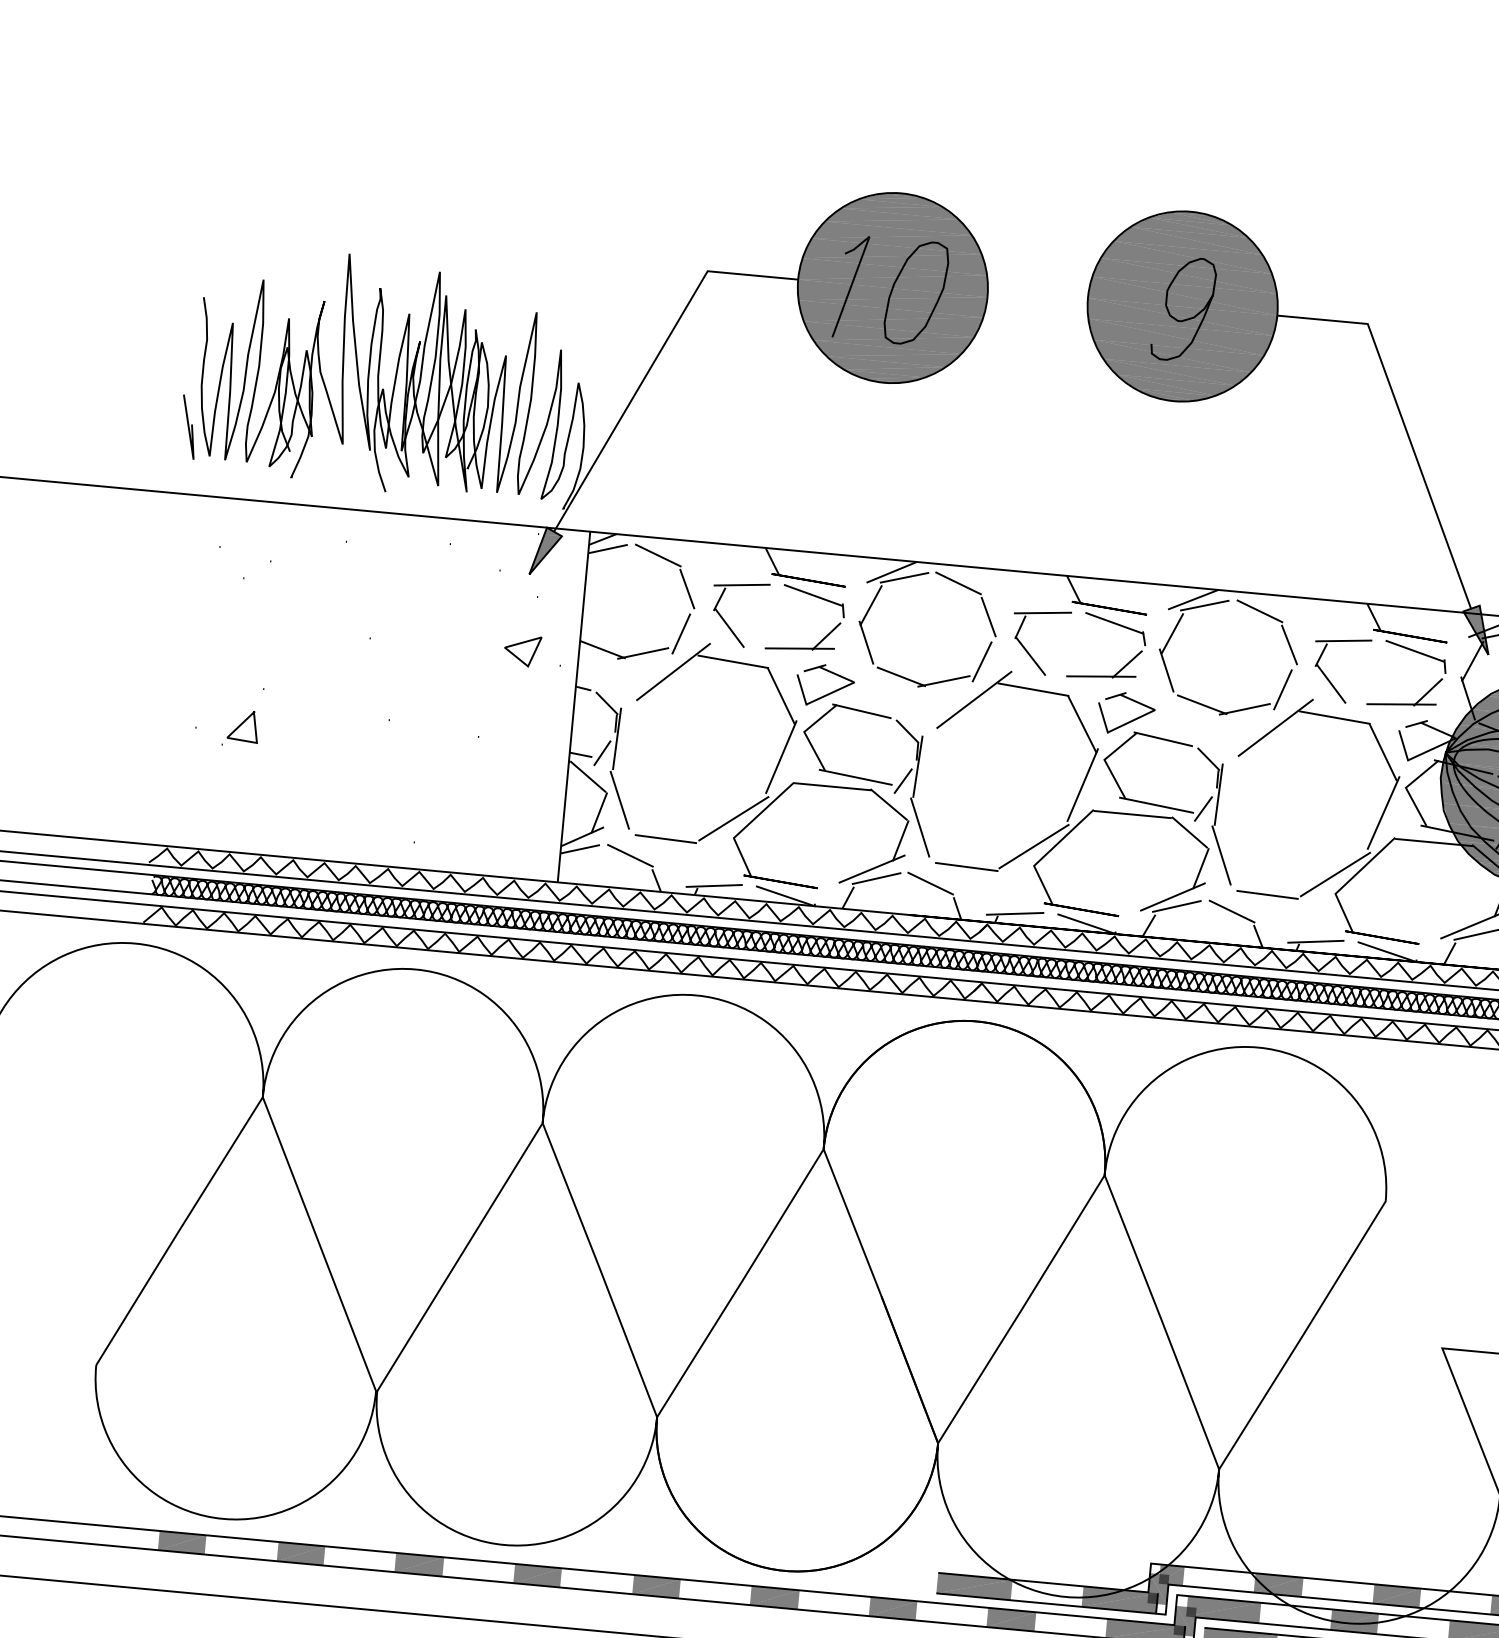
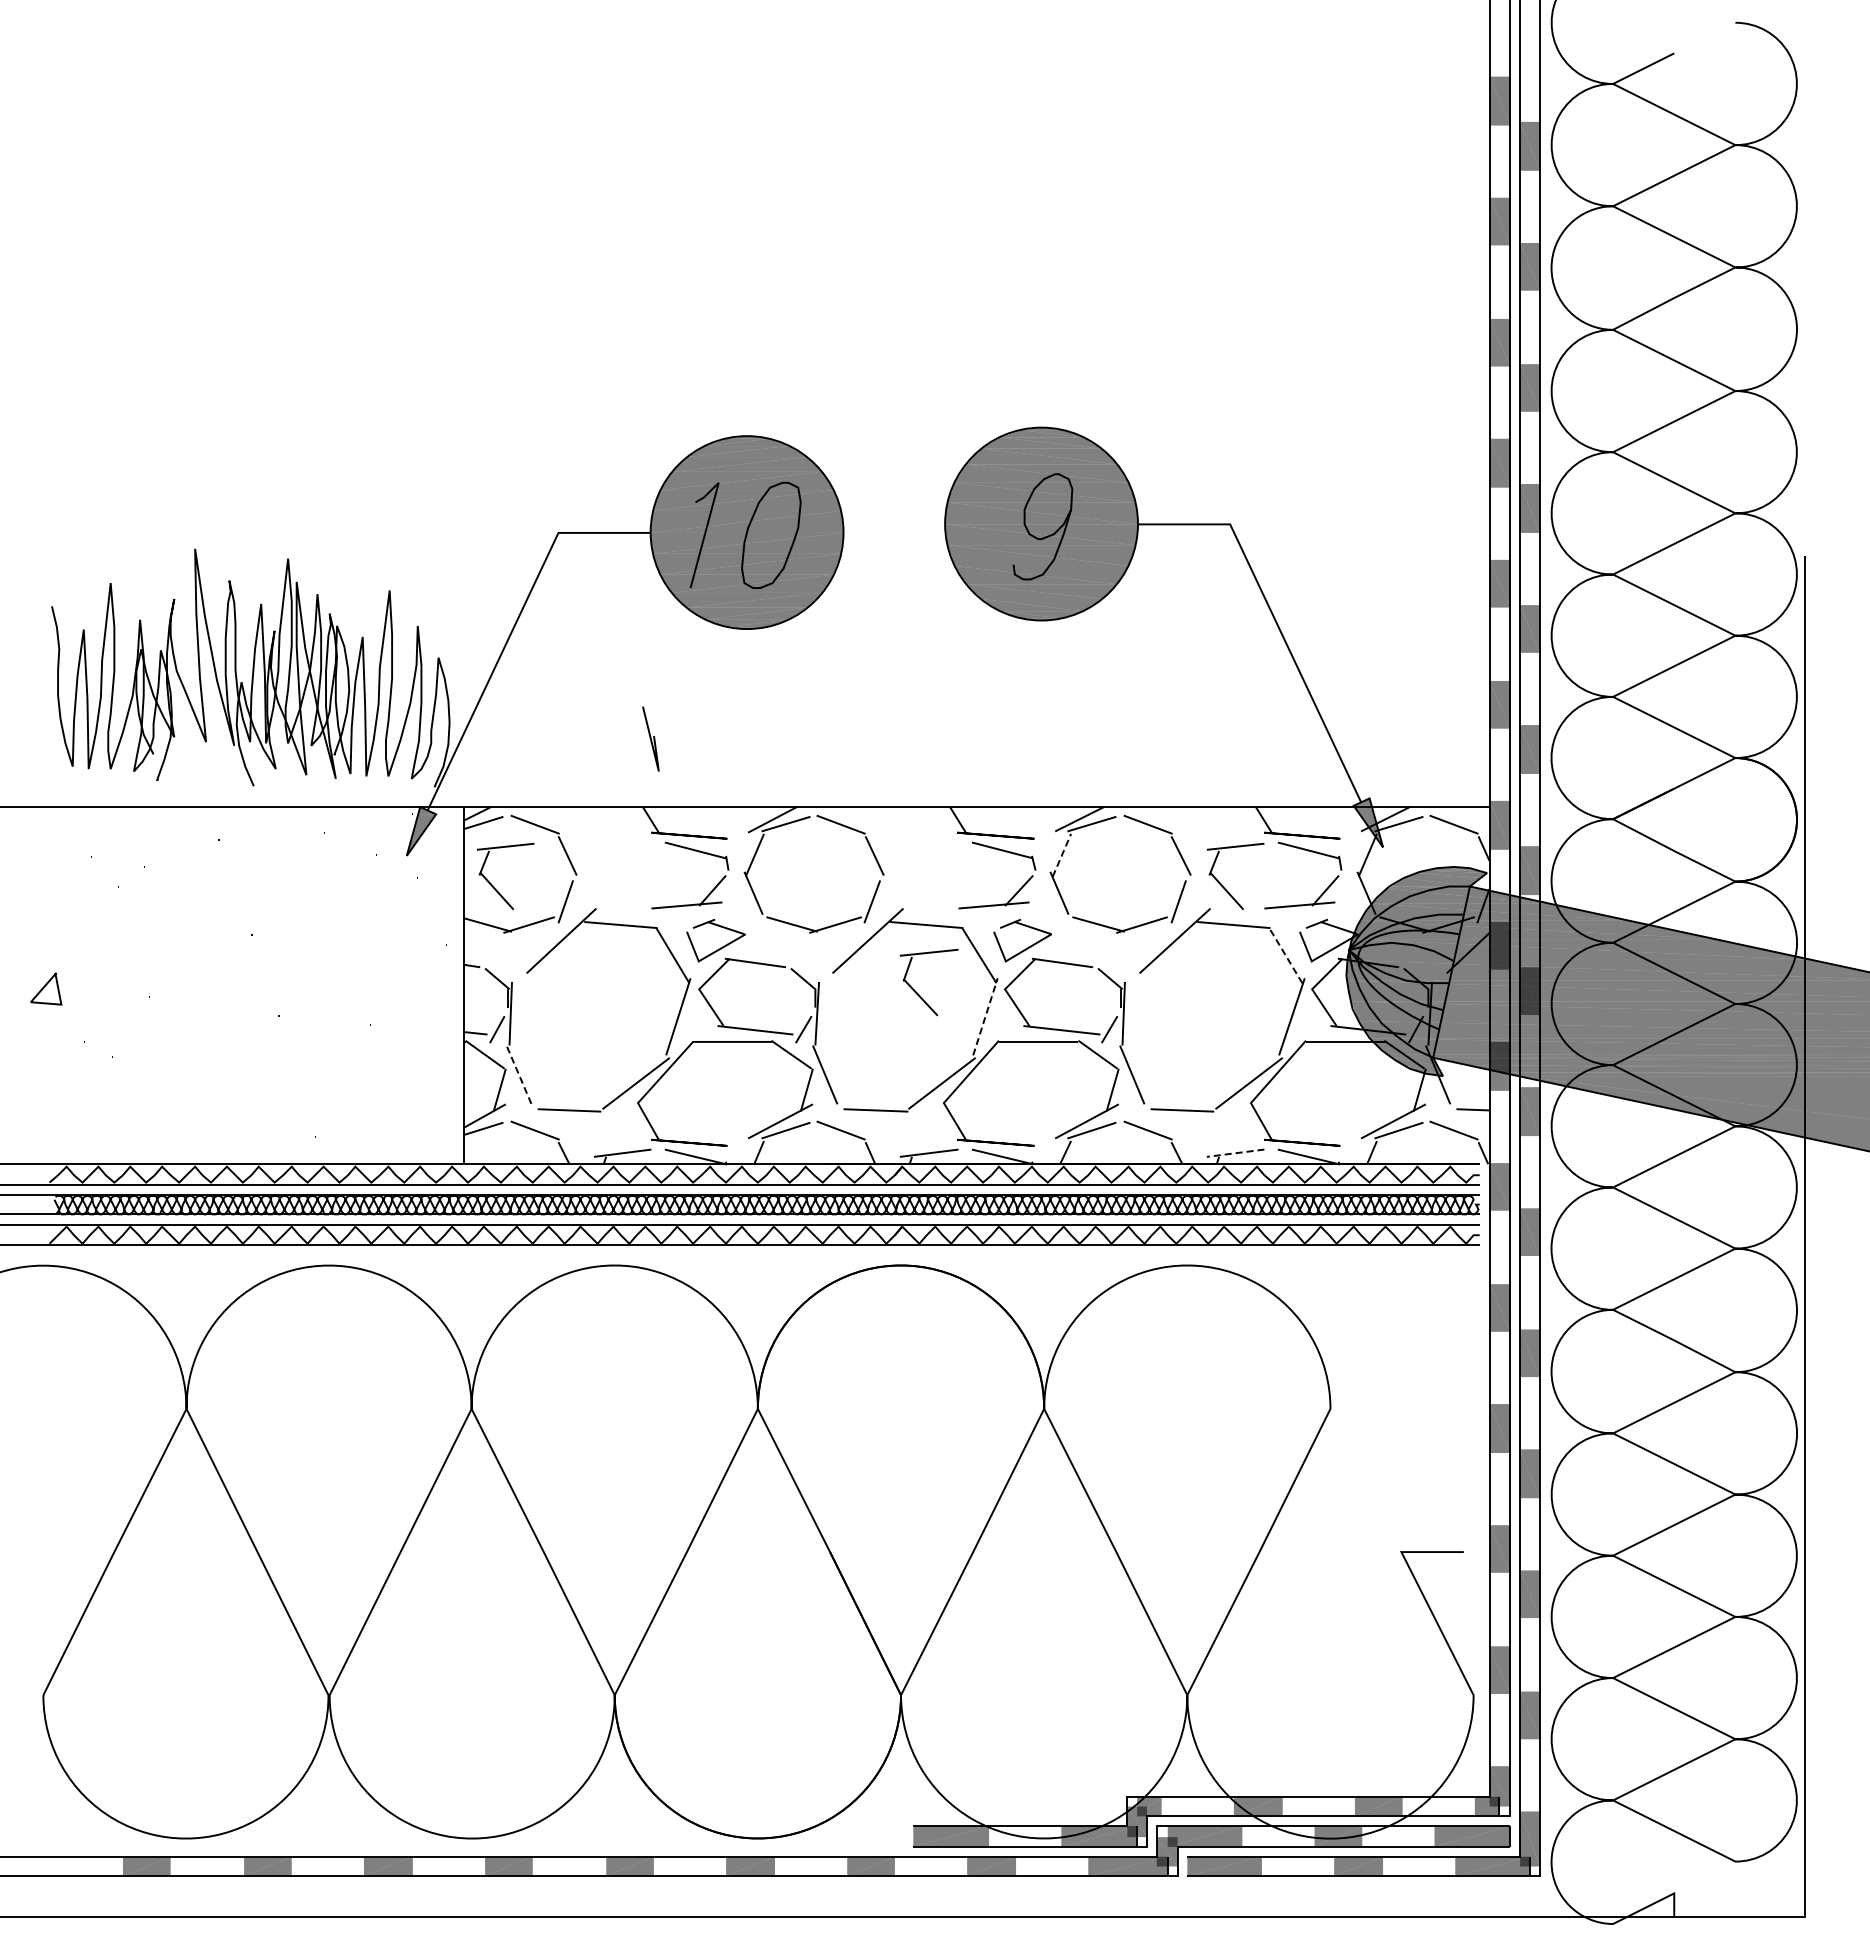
line: (188, 426) -> (650, 738), moved
part: (727, 623) -> (494, 886), moved
line: (1173, 632) -> (1062, 854), solid -> dashed
line: (520, 644) -> (404, 927), removed
part: (1027, 650) -> (917, 992), moved
line: (242, 724) -> (45, 987), moved
line: (1382, 752) -> (1285, 955), solid -> dashed
line: (1082, 784) -> (985, 1016), solid -> dashed
line: (619, 801) -> (519, 1076), solid -> dashed
line: (1315, 942) -> (1235, 1153), solid -> dashed

